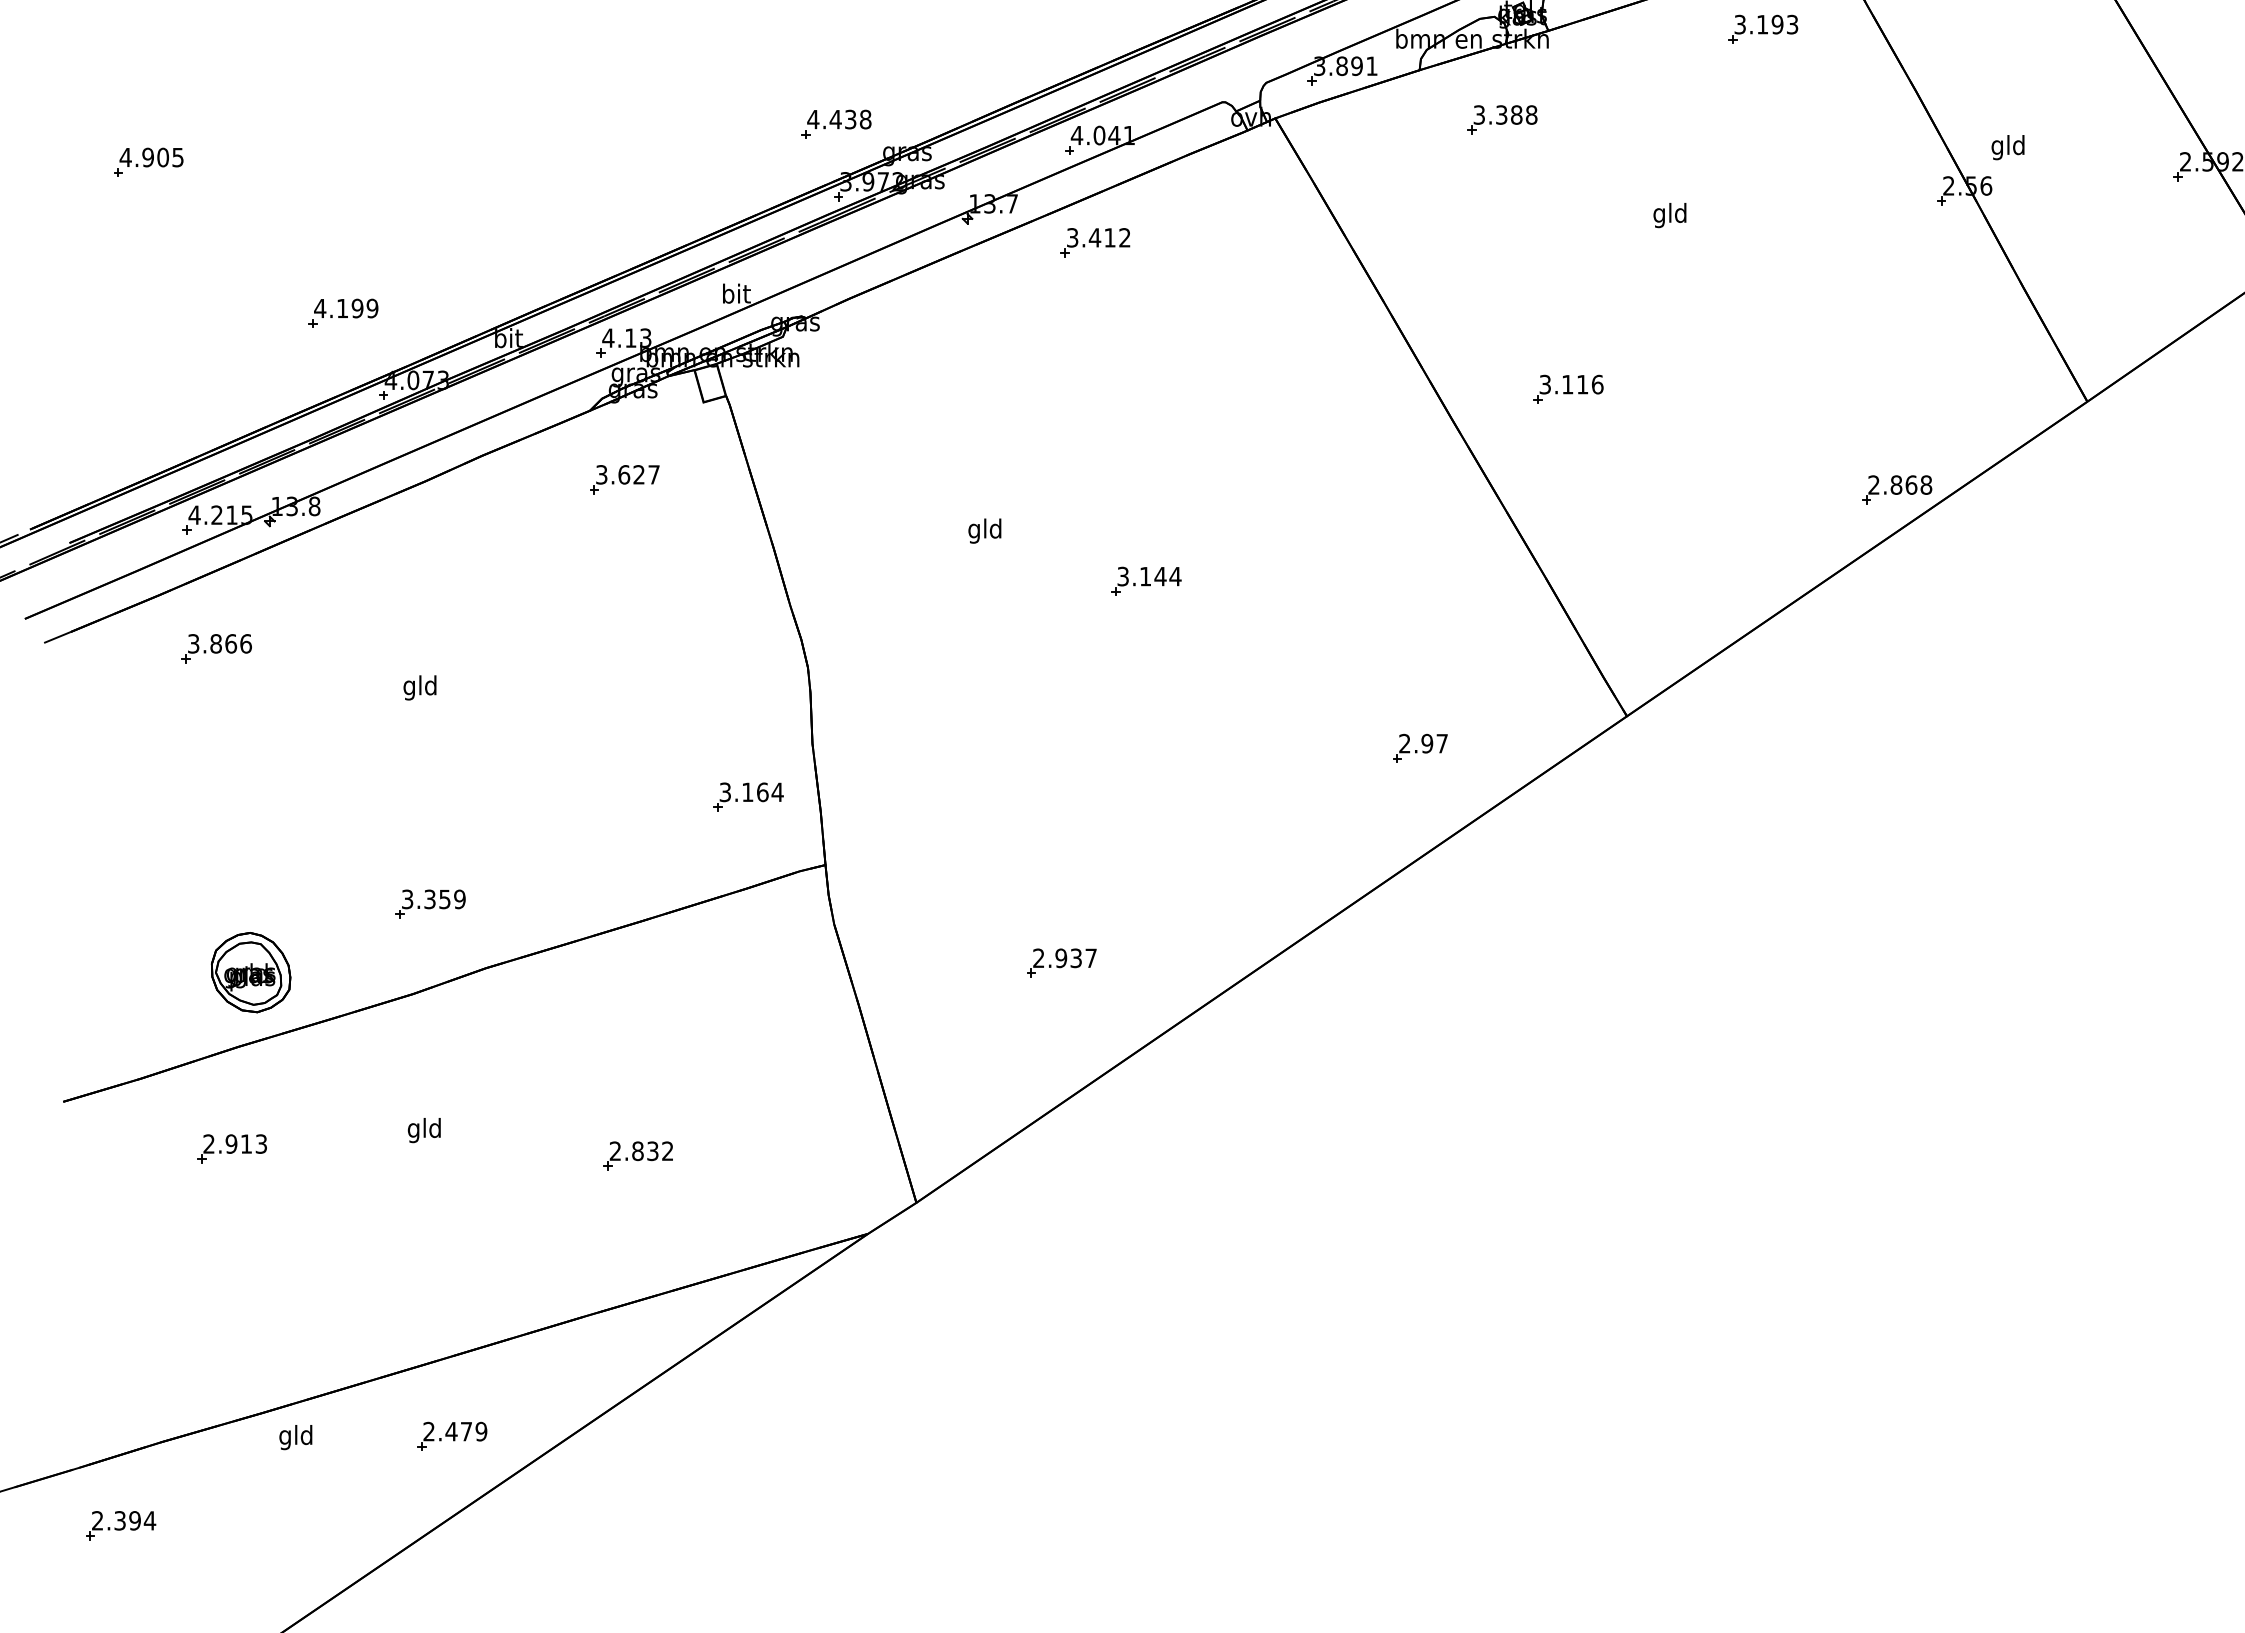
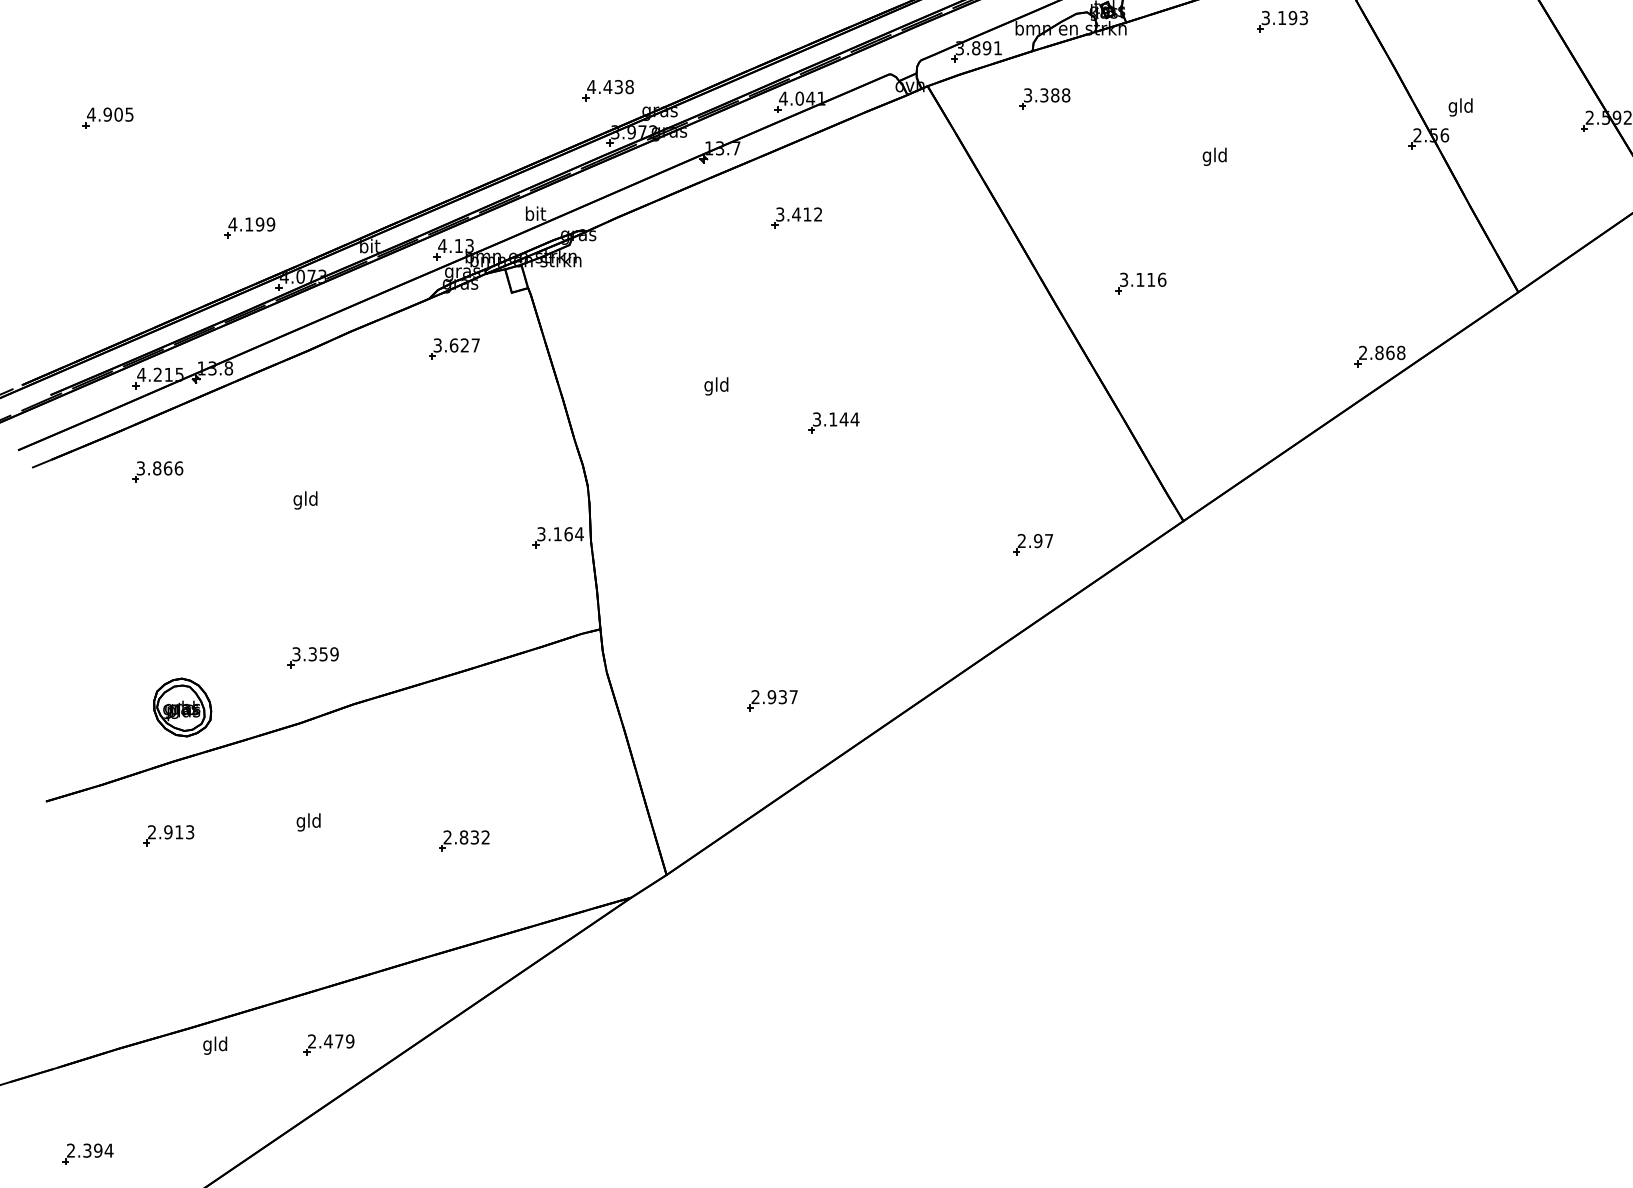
part: (1502, 119) -> (1044, 98), moved
part: (1095, 242) -> (796, 217), moved
part: (748, 796) -> (558, 537), moved
part: (121, 1525) -> (88, 1154), moved

